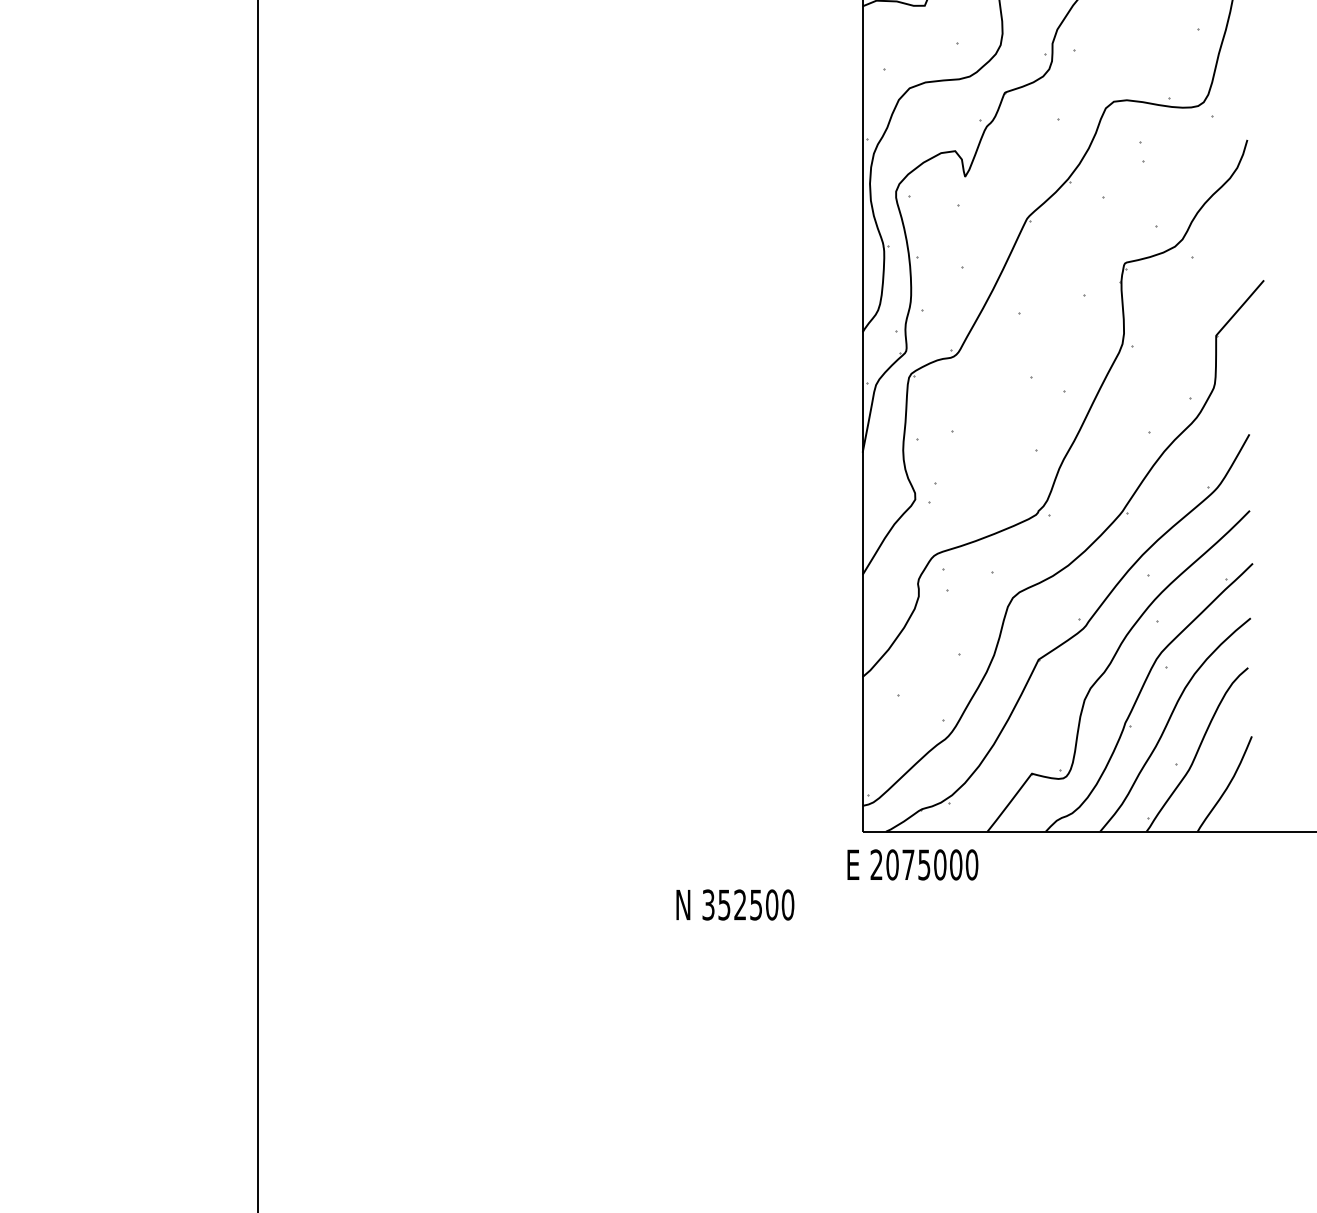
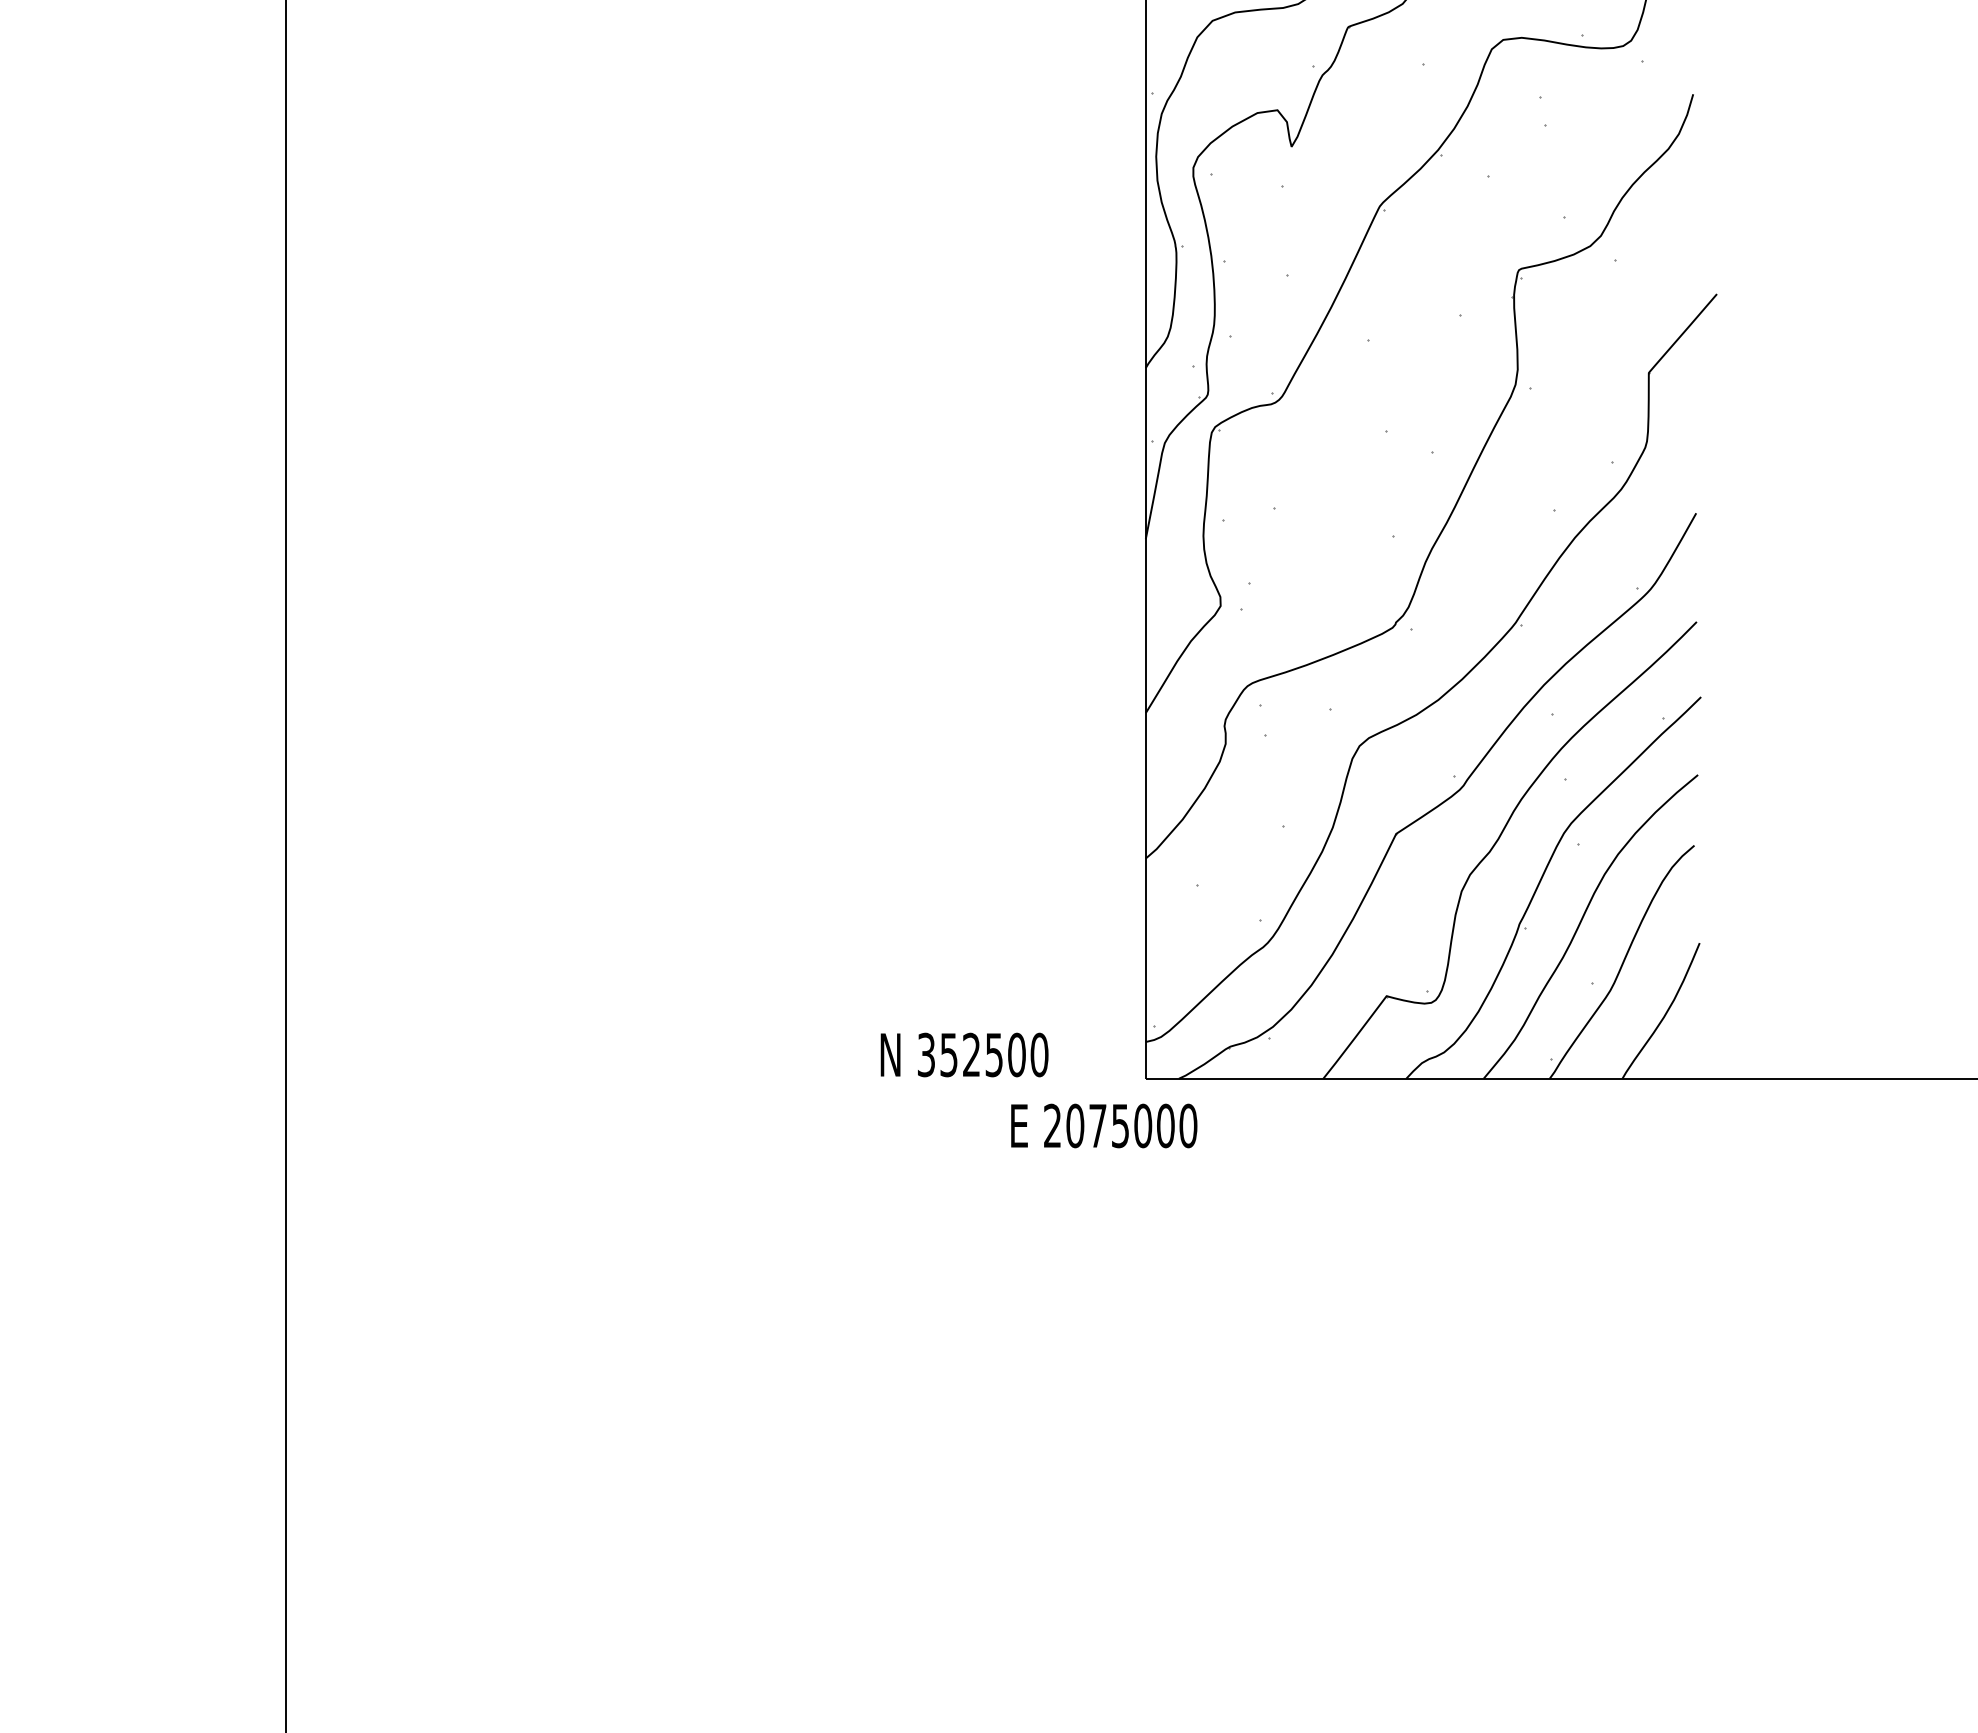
text: (913, 864) -> (1104, 1125), moved
text: (735, 904) -> (964, 1054), moved

